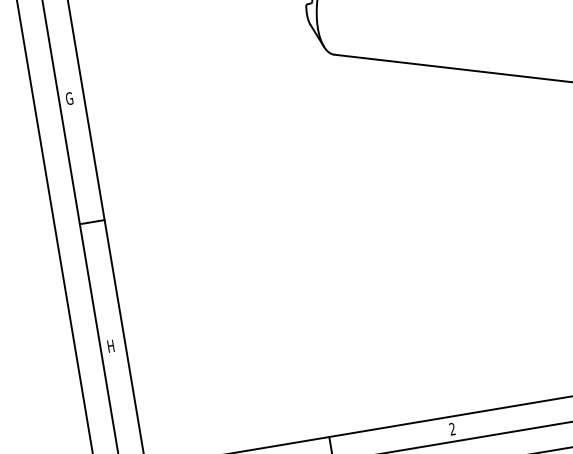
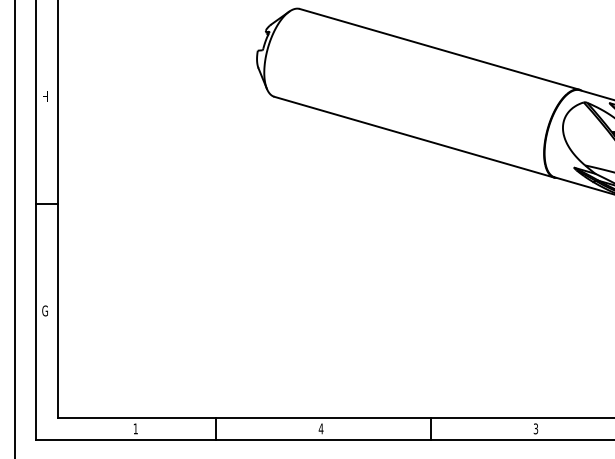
text: (68, 98) -> (44, 96), G -> H
text: (110, 345) -> (44, 310), H -> G
text: (451, 428) -> (320, 428), 2 -> 4

